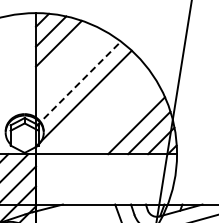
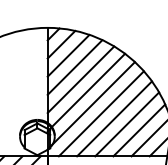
line: (66, 56) -> (75, 67), added
line: (72, 69) -> (80, 79), added
line: (78, 83) -> (86, 91), dashed -> solid
line: (94, 107) -> (100, 113), added
line: (109, 112) -> (114, 118), added
line: (123, 119) -> (127, 124), added

